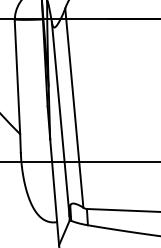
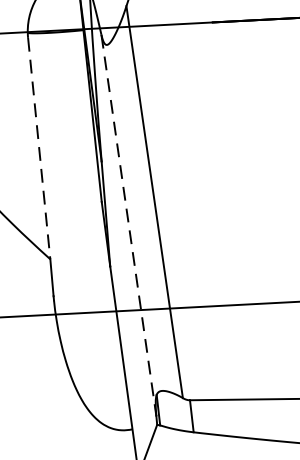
line: (17, 78) -> (39, 149), solid -> dashed
line: (60, 119) -> (128, 226), solid -> dashed

